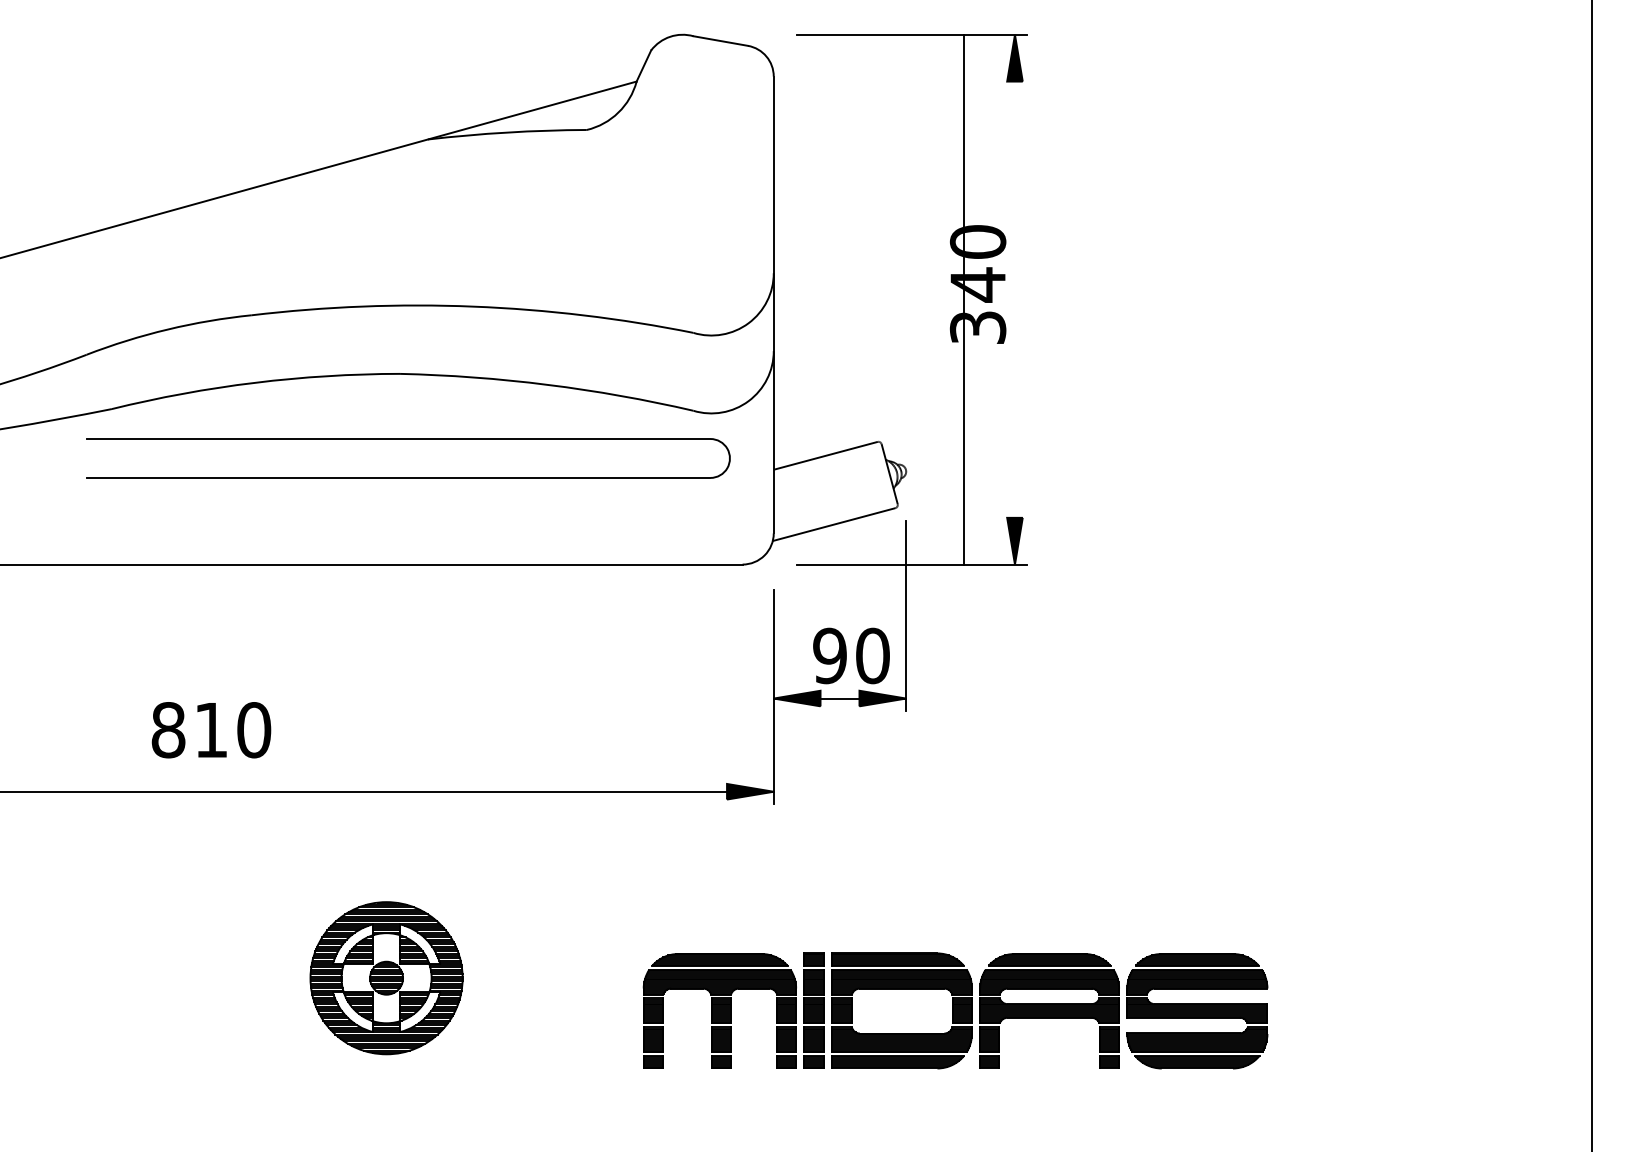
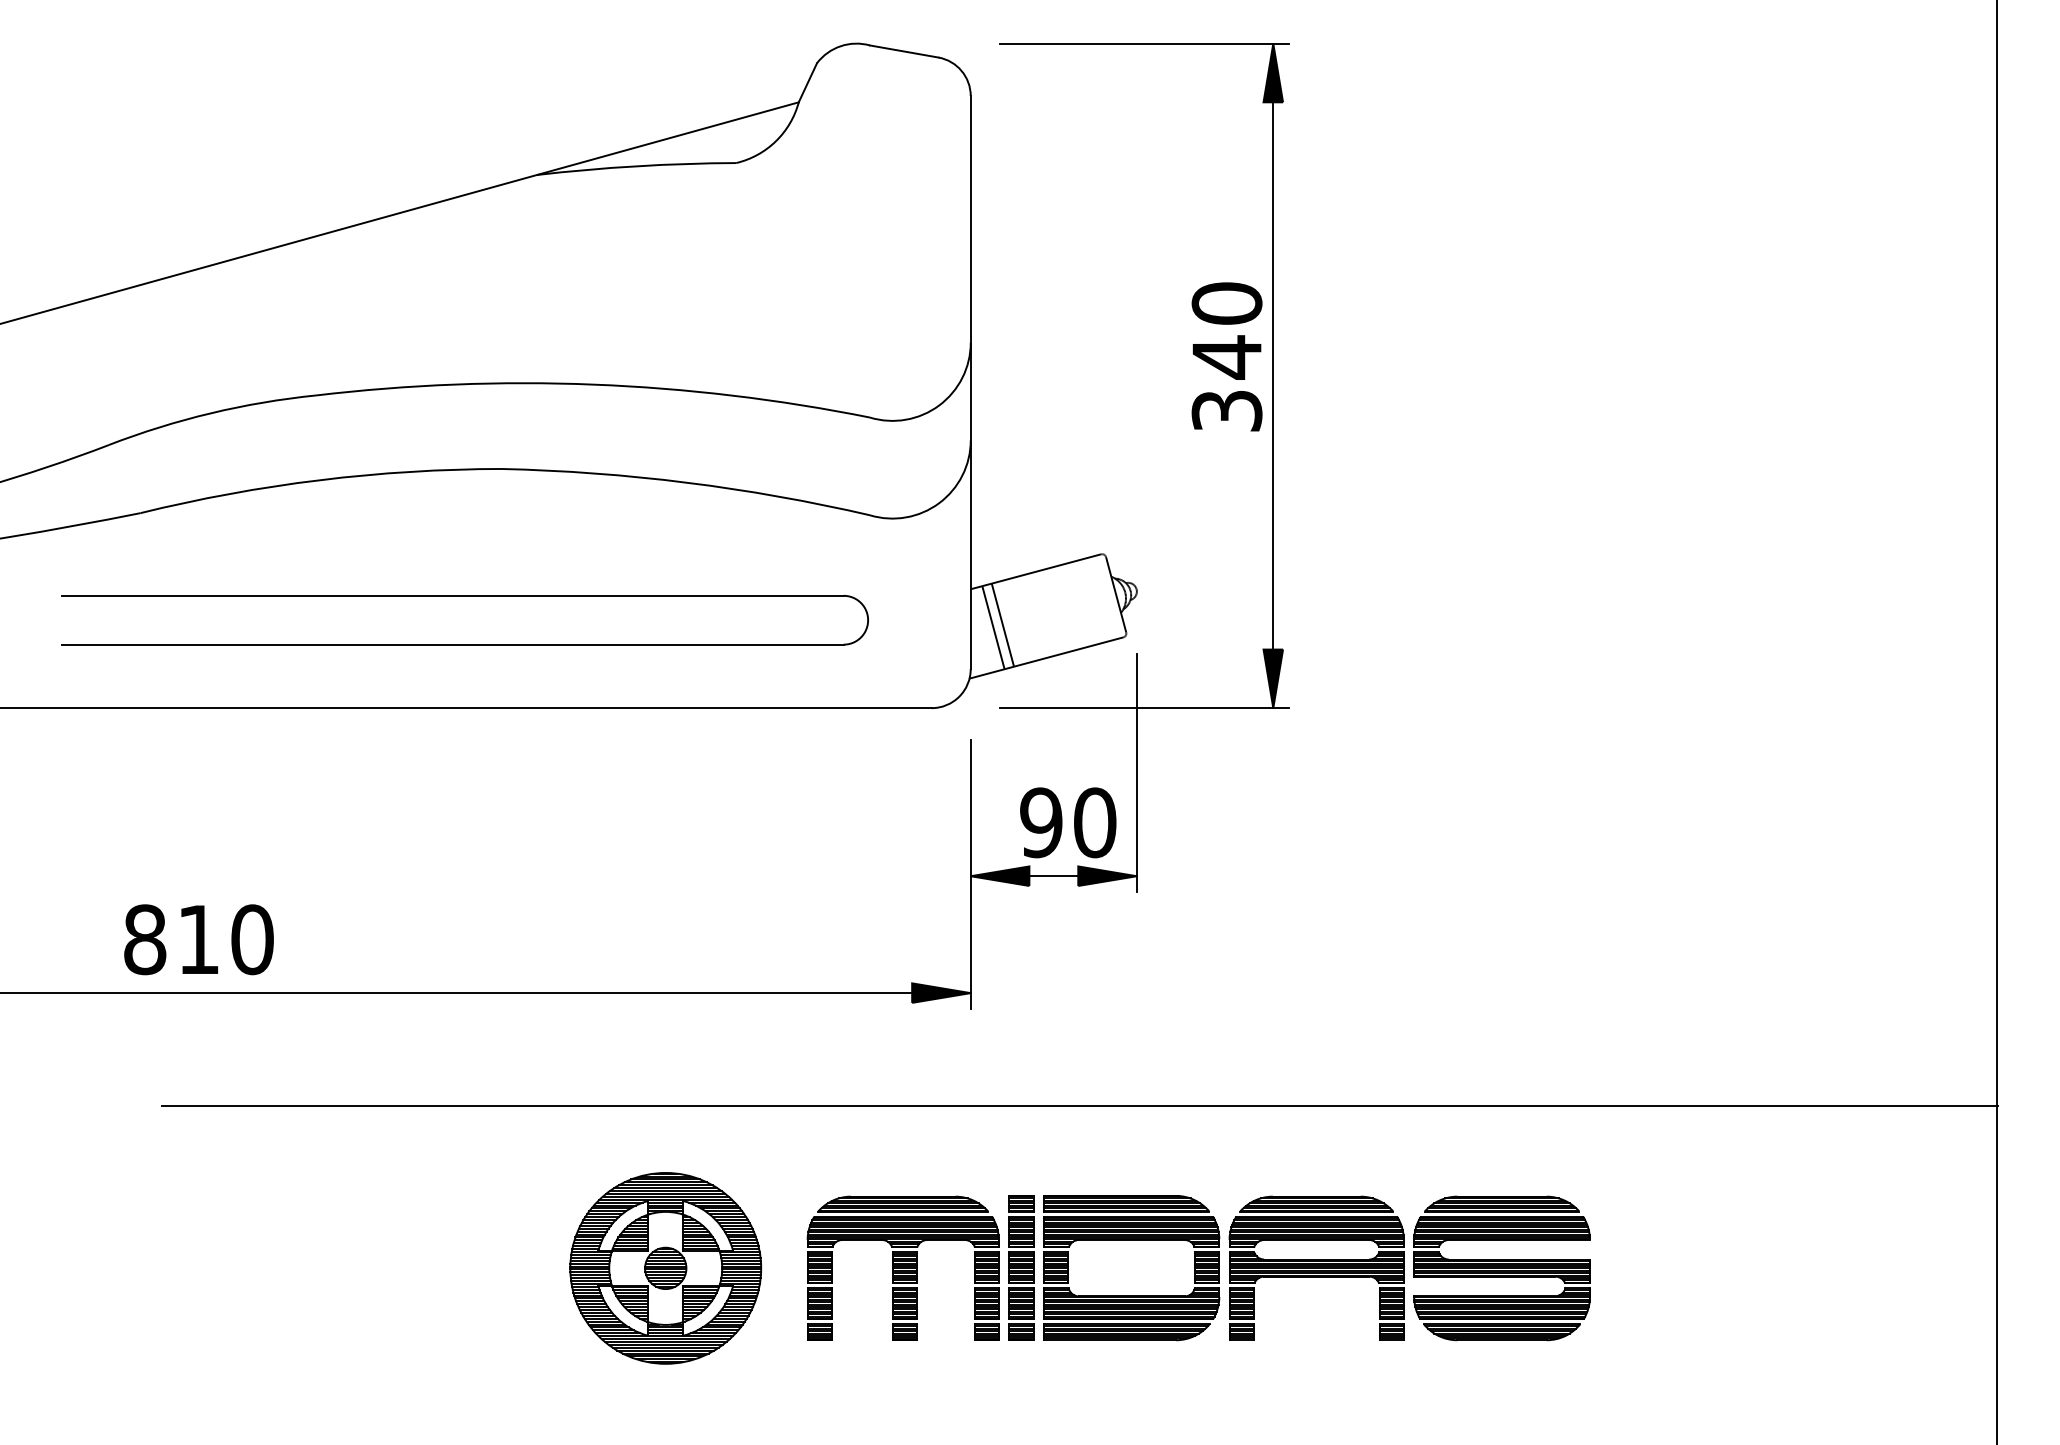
line: (963, 299) -> (1272, 375), moved
part: (408, 439) -> (464, 596), moved
line: (799, 498) -> (1003, 625), added
line: (791, 500) -> (992, 627), added
text: (211, 730) -> (199, 940), moved
line: (860, 881) -> (1079, 1105), added
part: (386, 978) -> (665, 1268), moved

